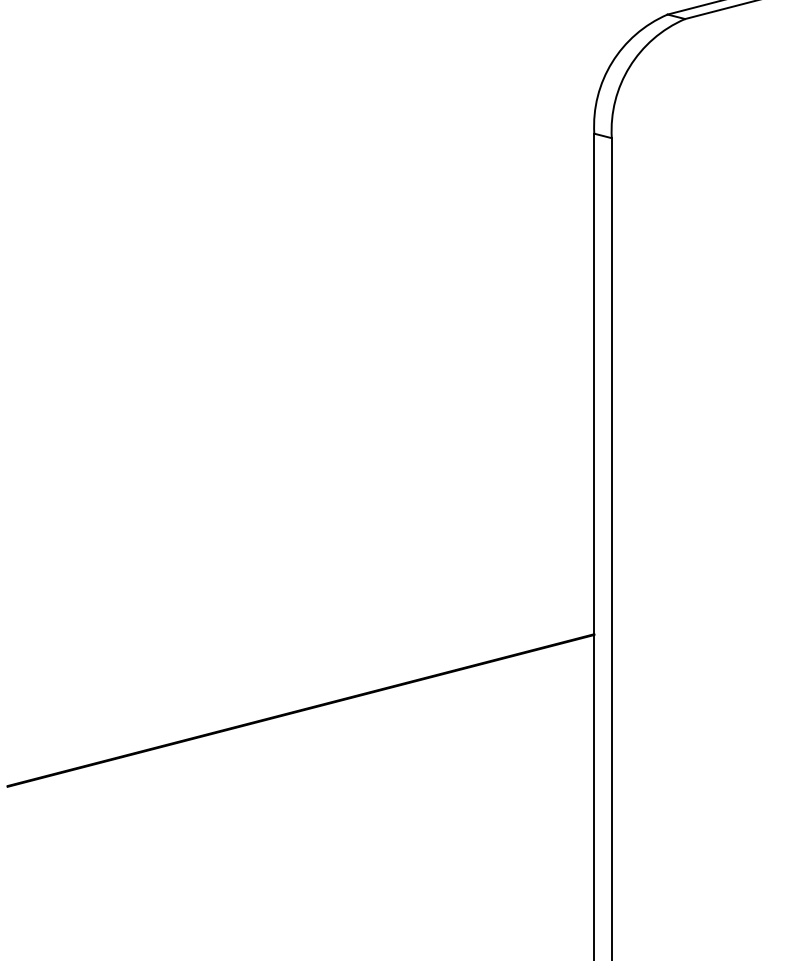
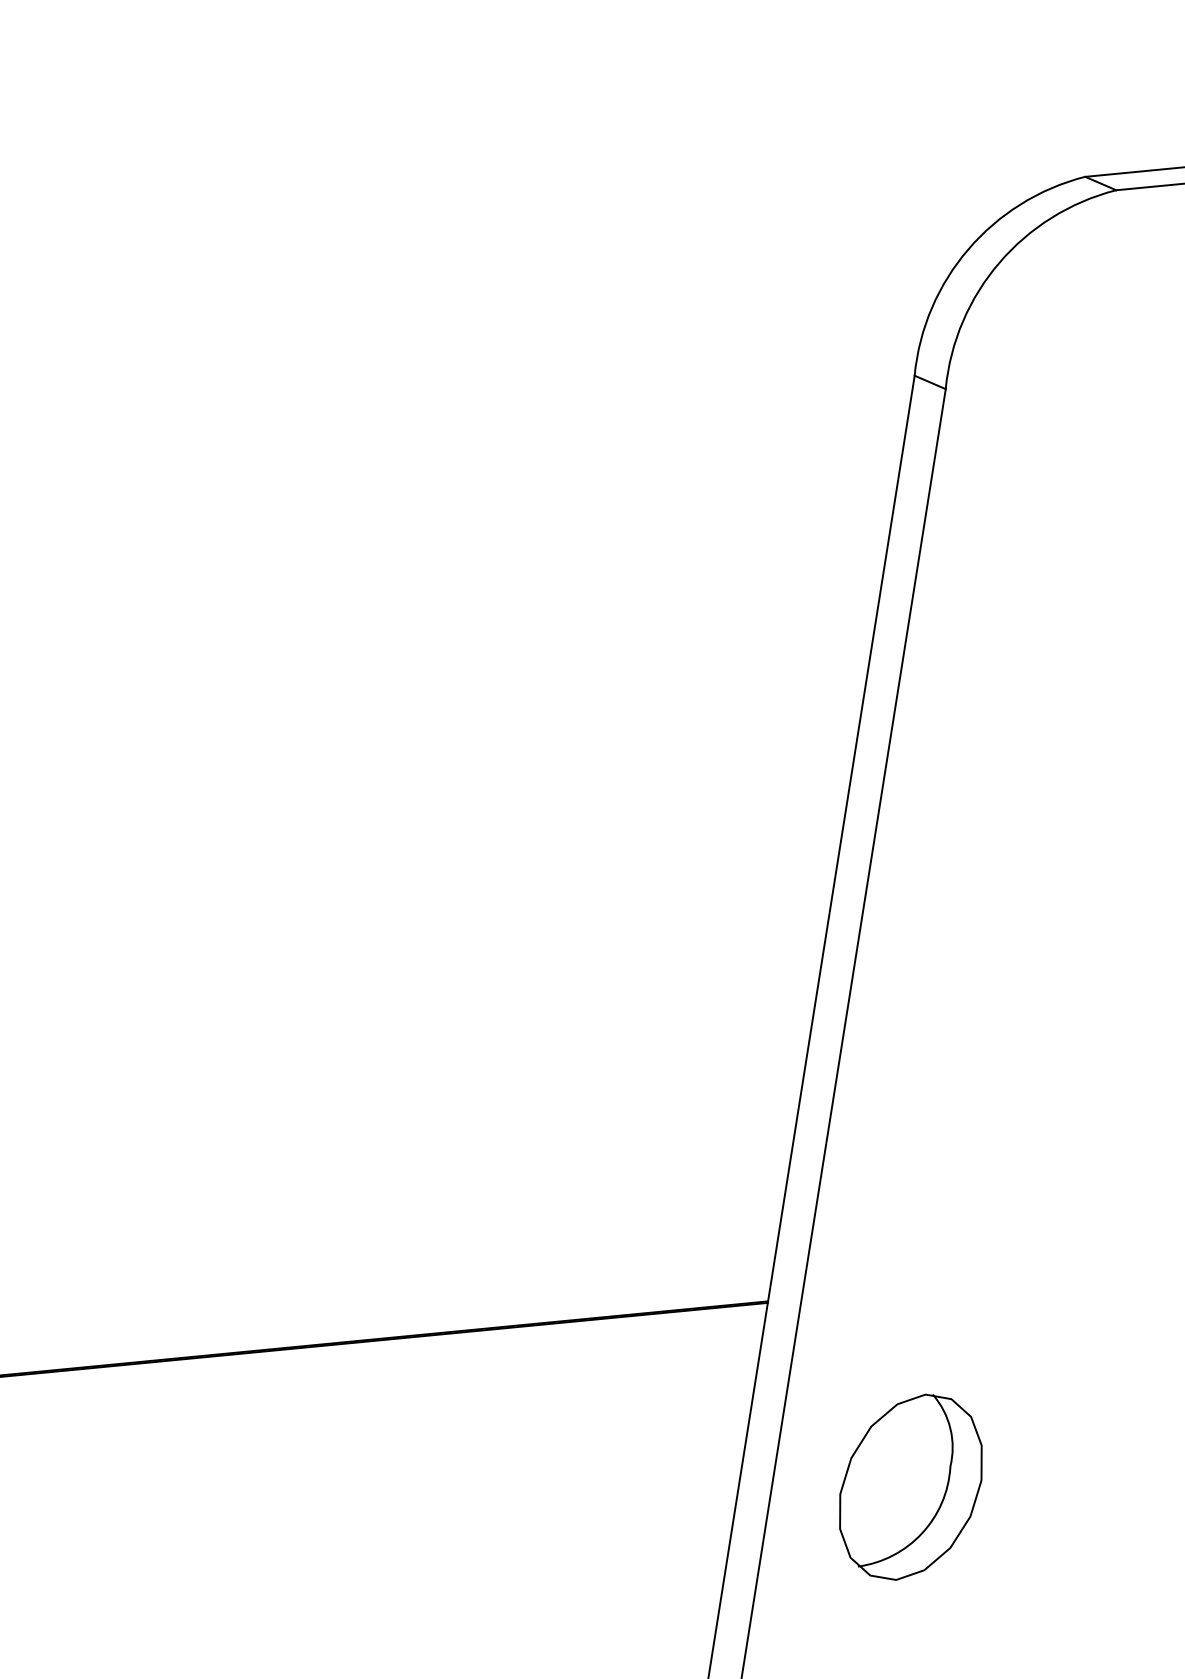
part: (684, 720) -> (909, 1487), added

